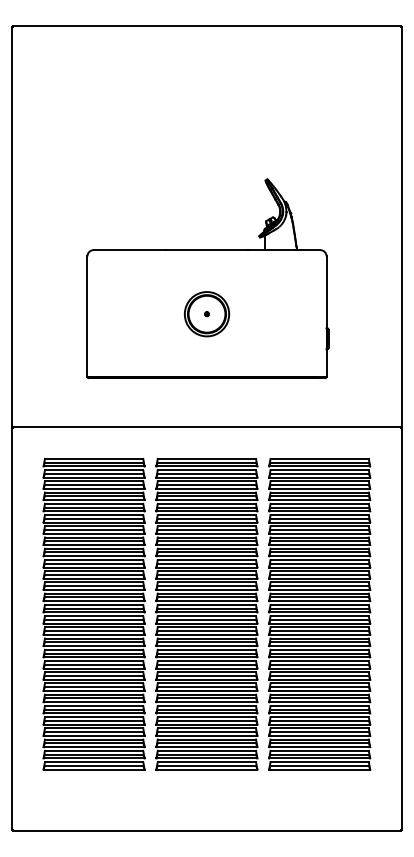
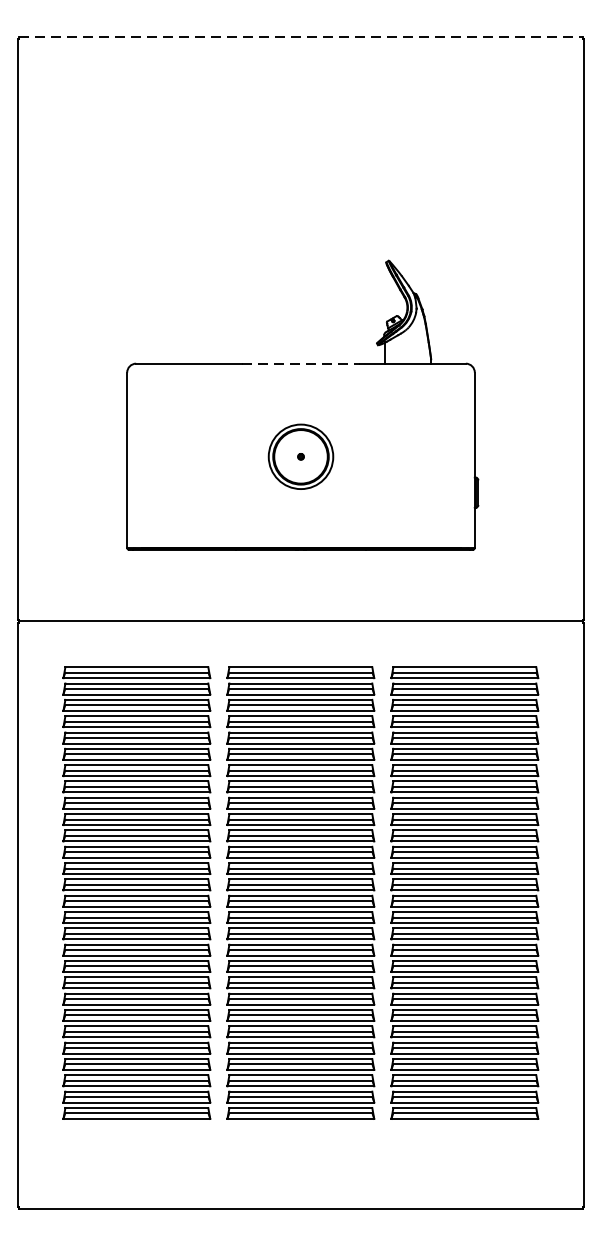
line: (207, 25) -> (301, 37), solid -> dashed
line: (207, 250) -> (301, 364), solid -> dashed

